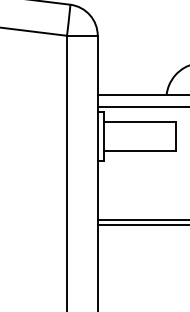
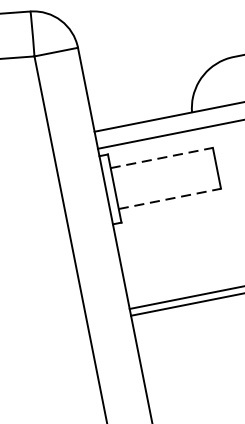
line: (140, 121) -> (162, 157), solid -> dashed
line: (140, 150) -> (170, 198), solid -> dashed

